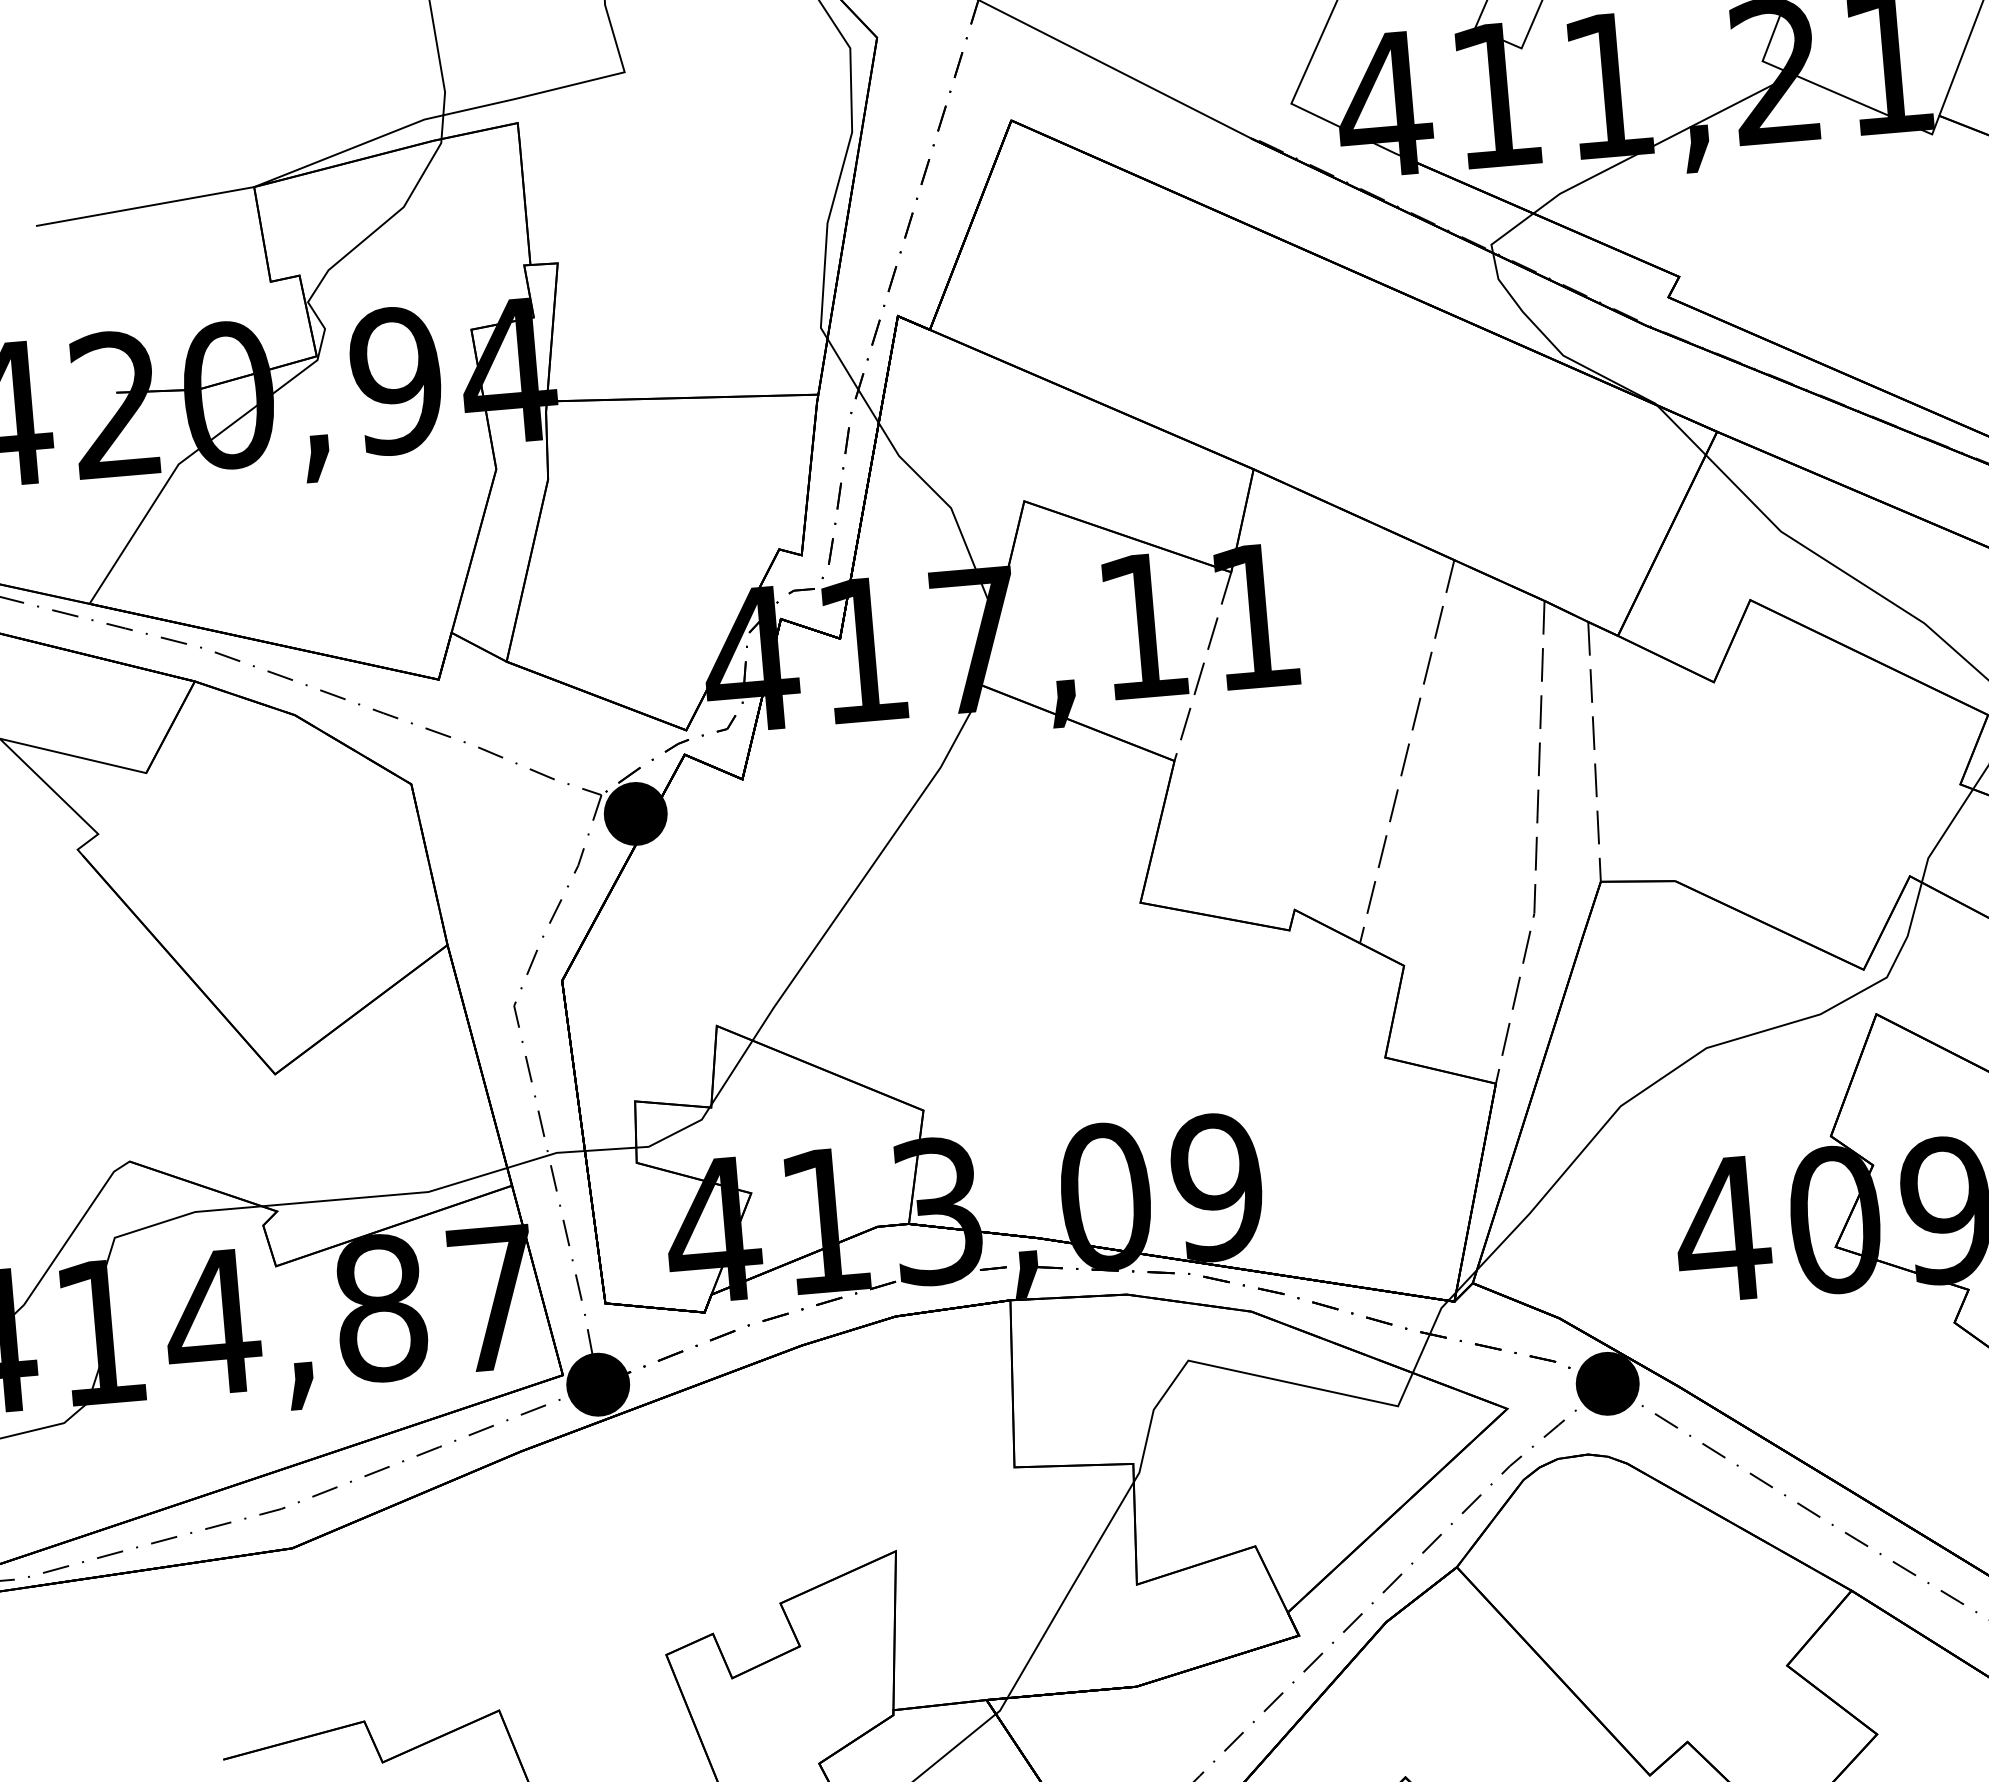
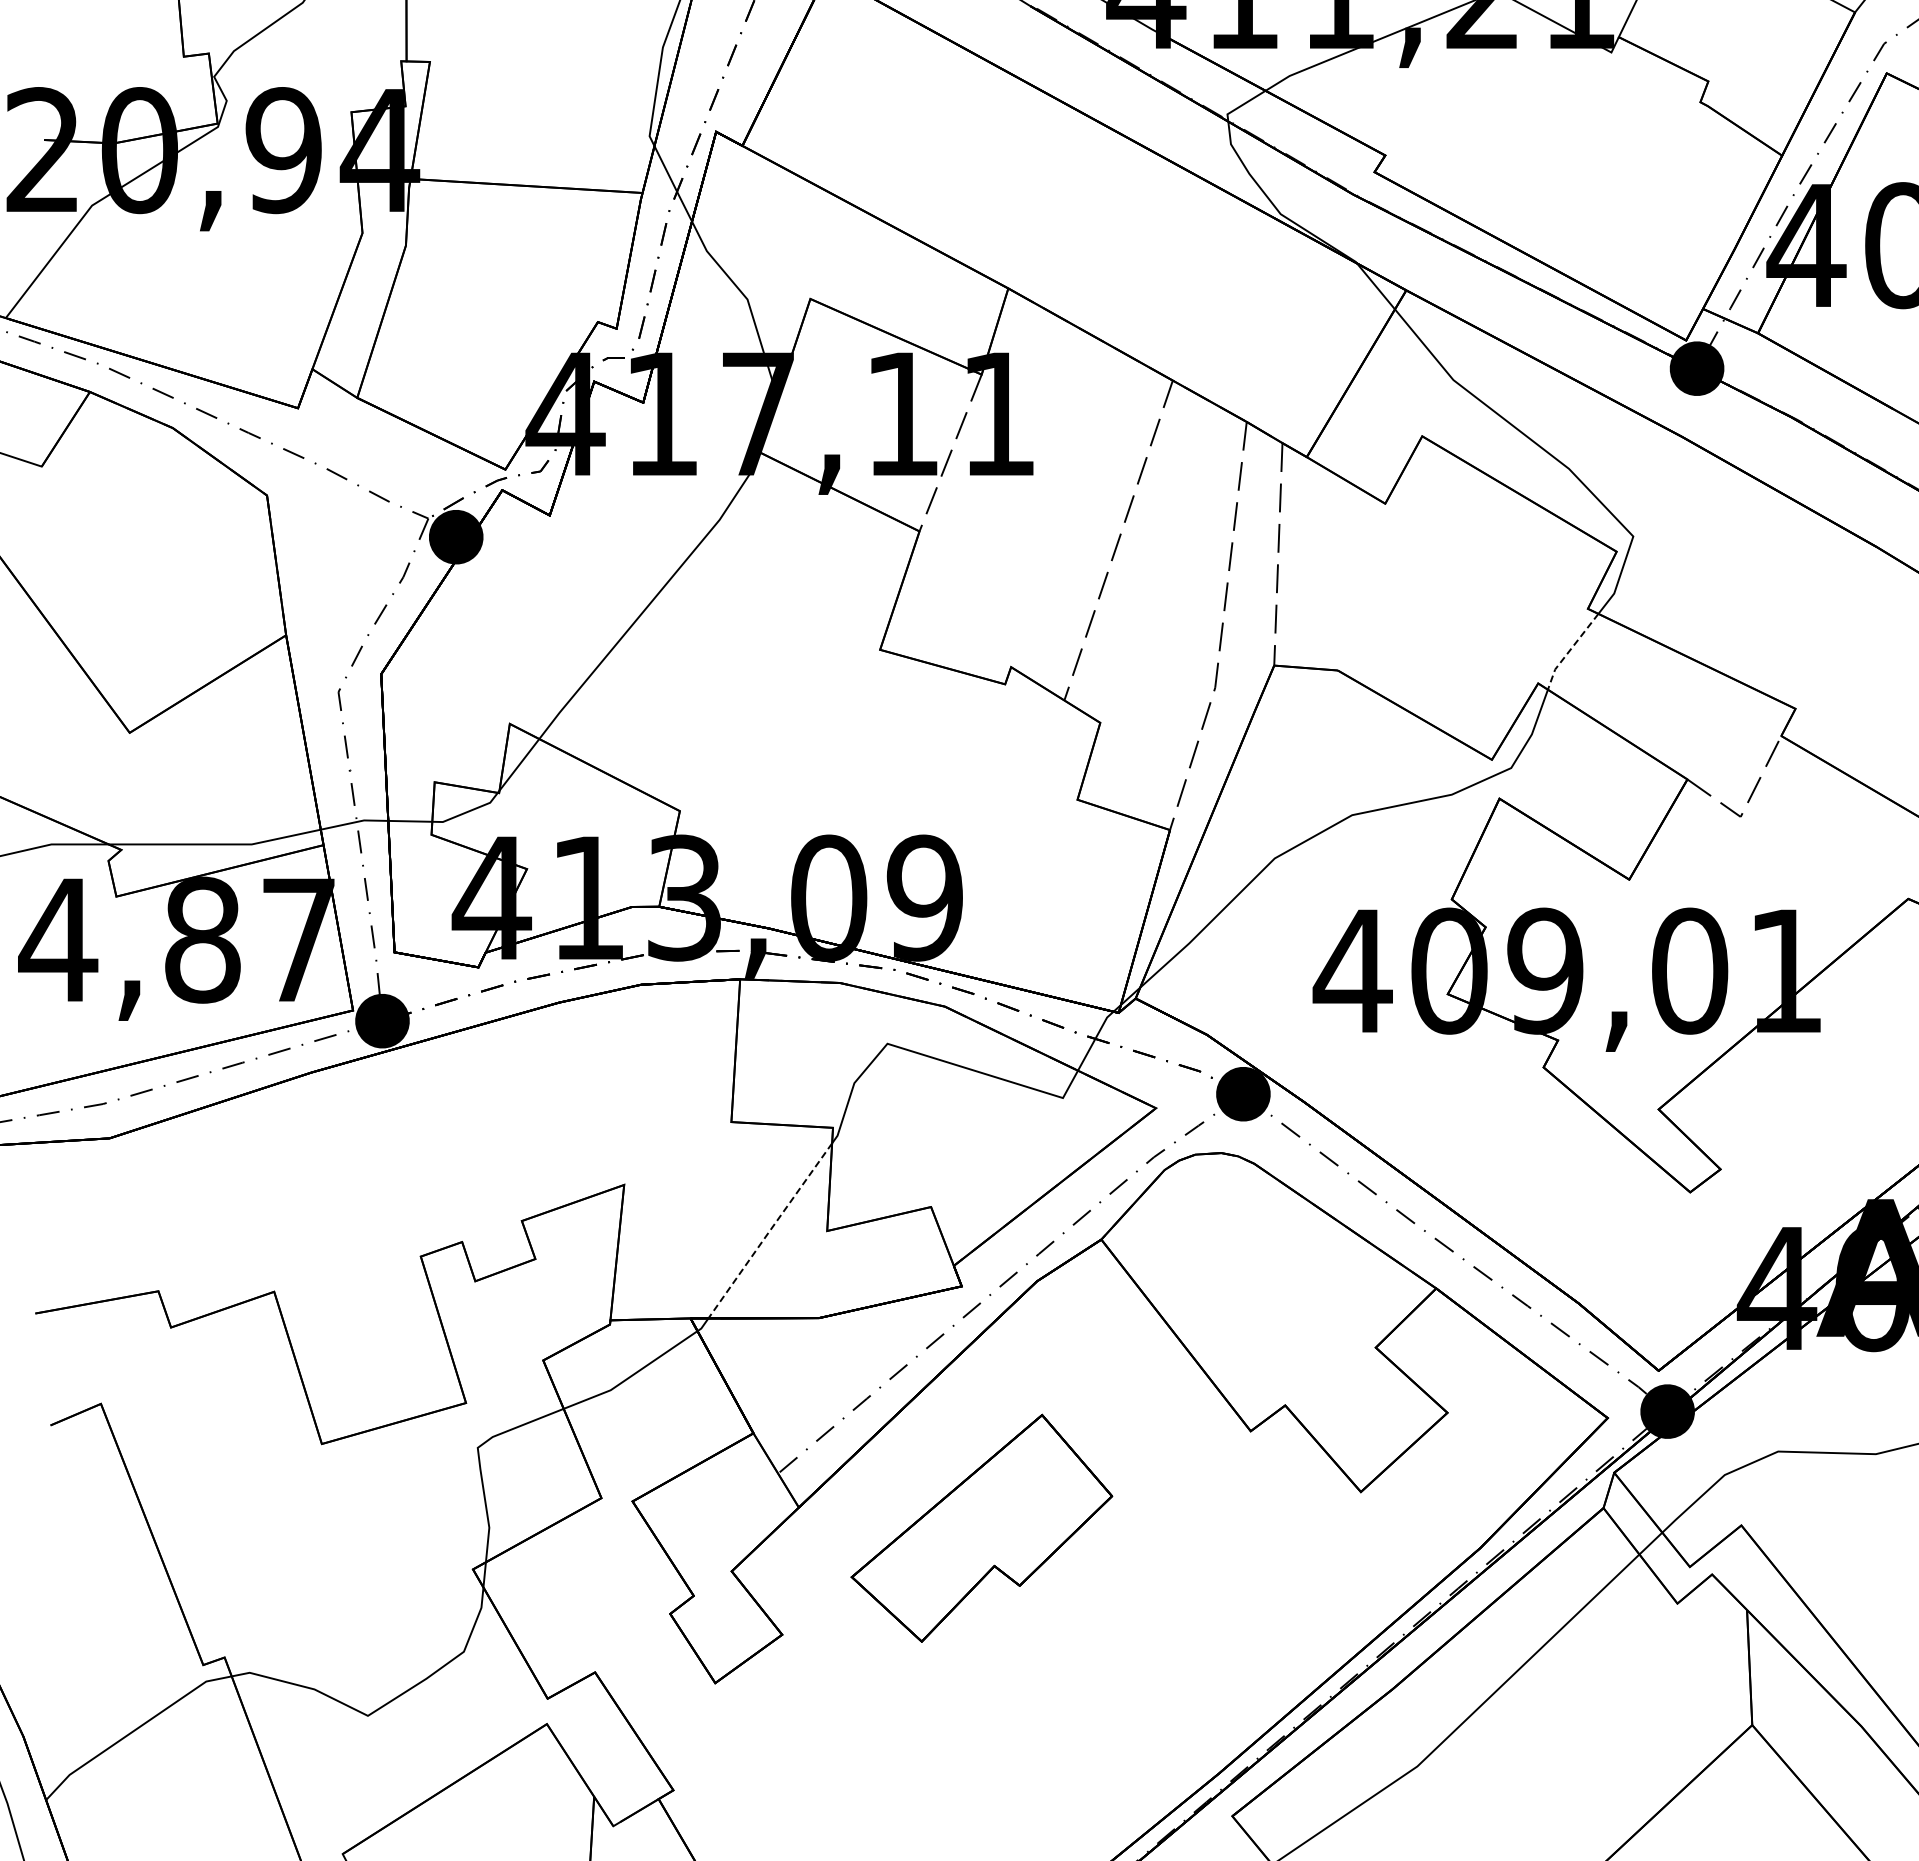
line: (1943, 834) -> (1569, 650), solid -> dashed
line: (1069, 1590) -> (769, 1231), solid -> dashed

